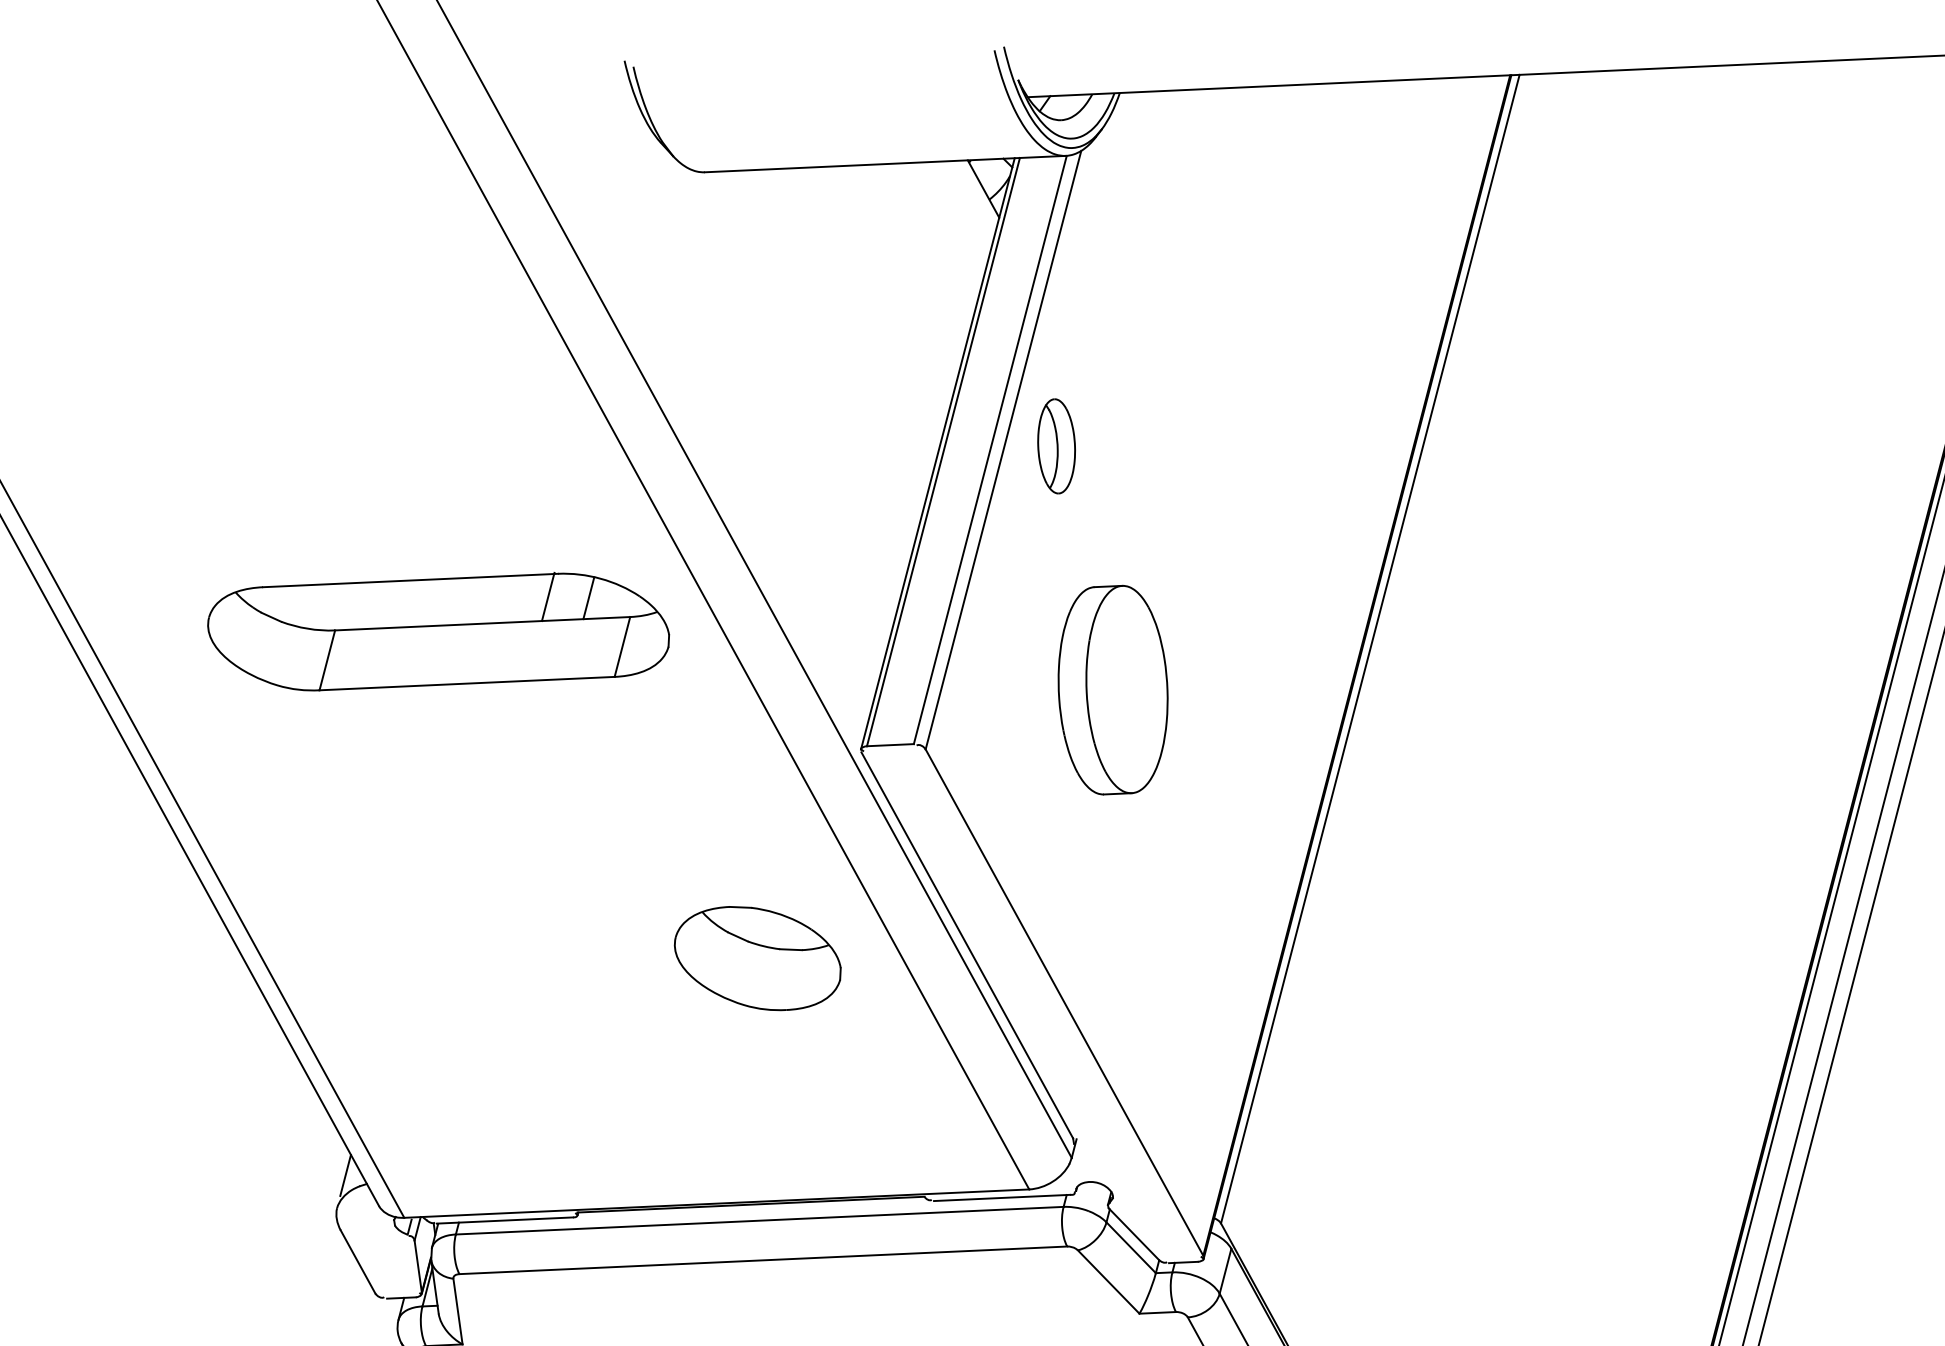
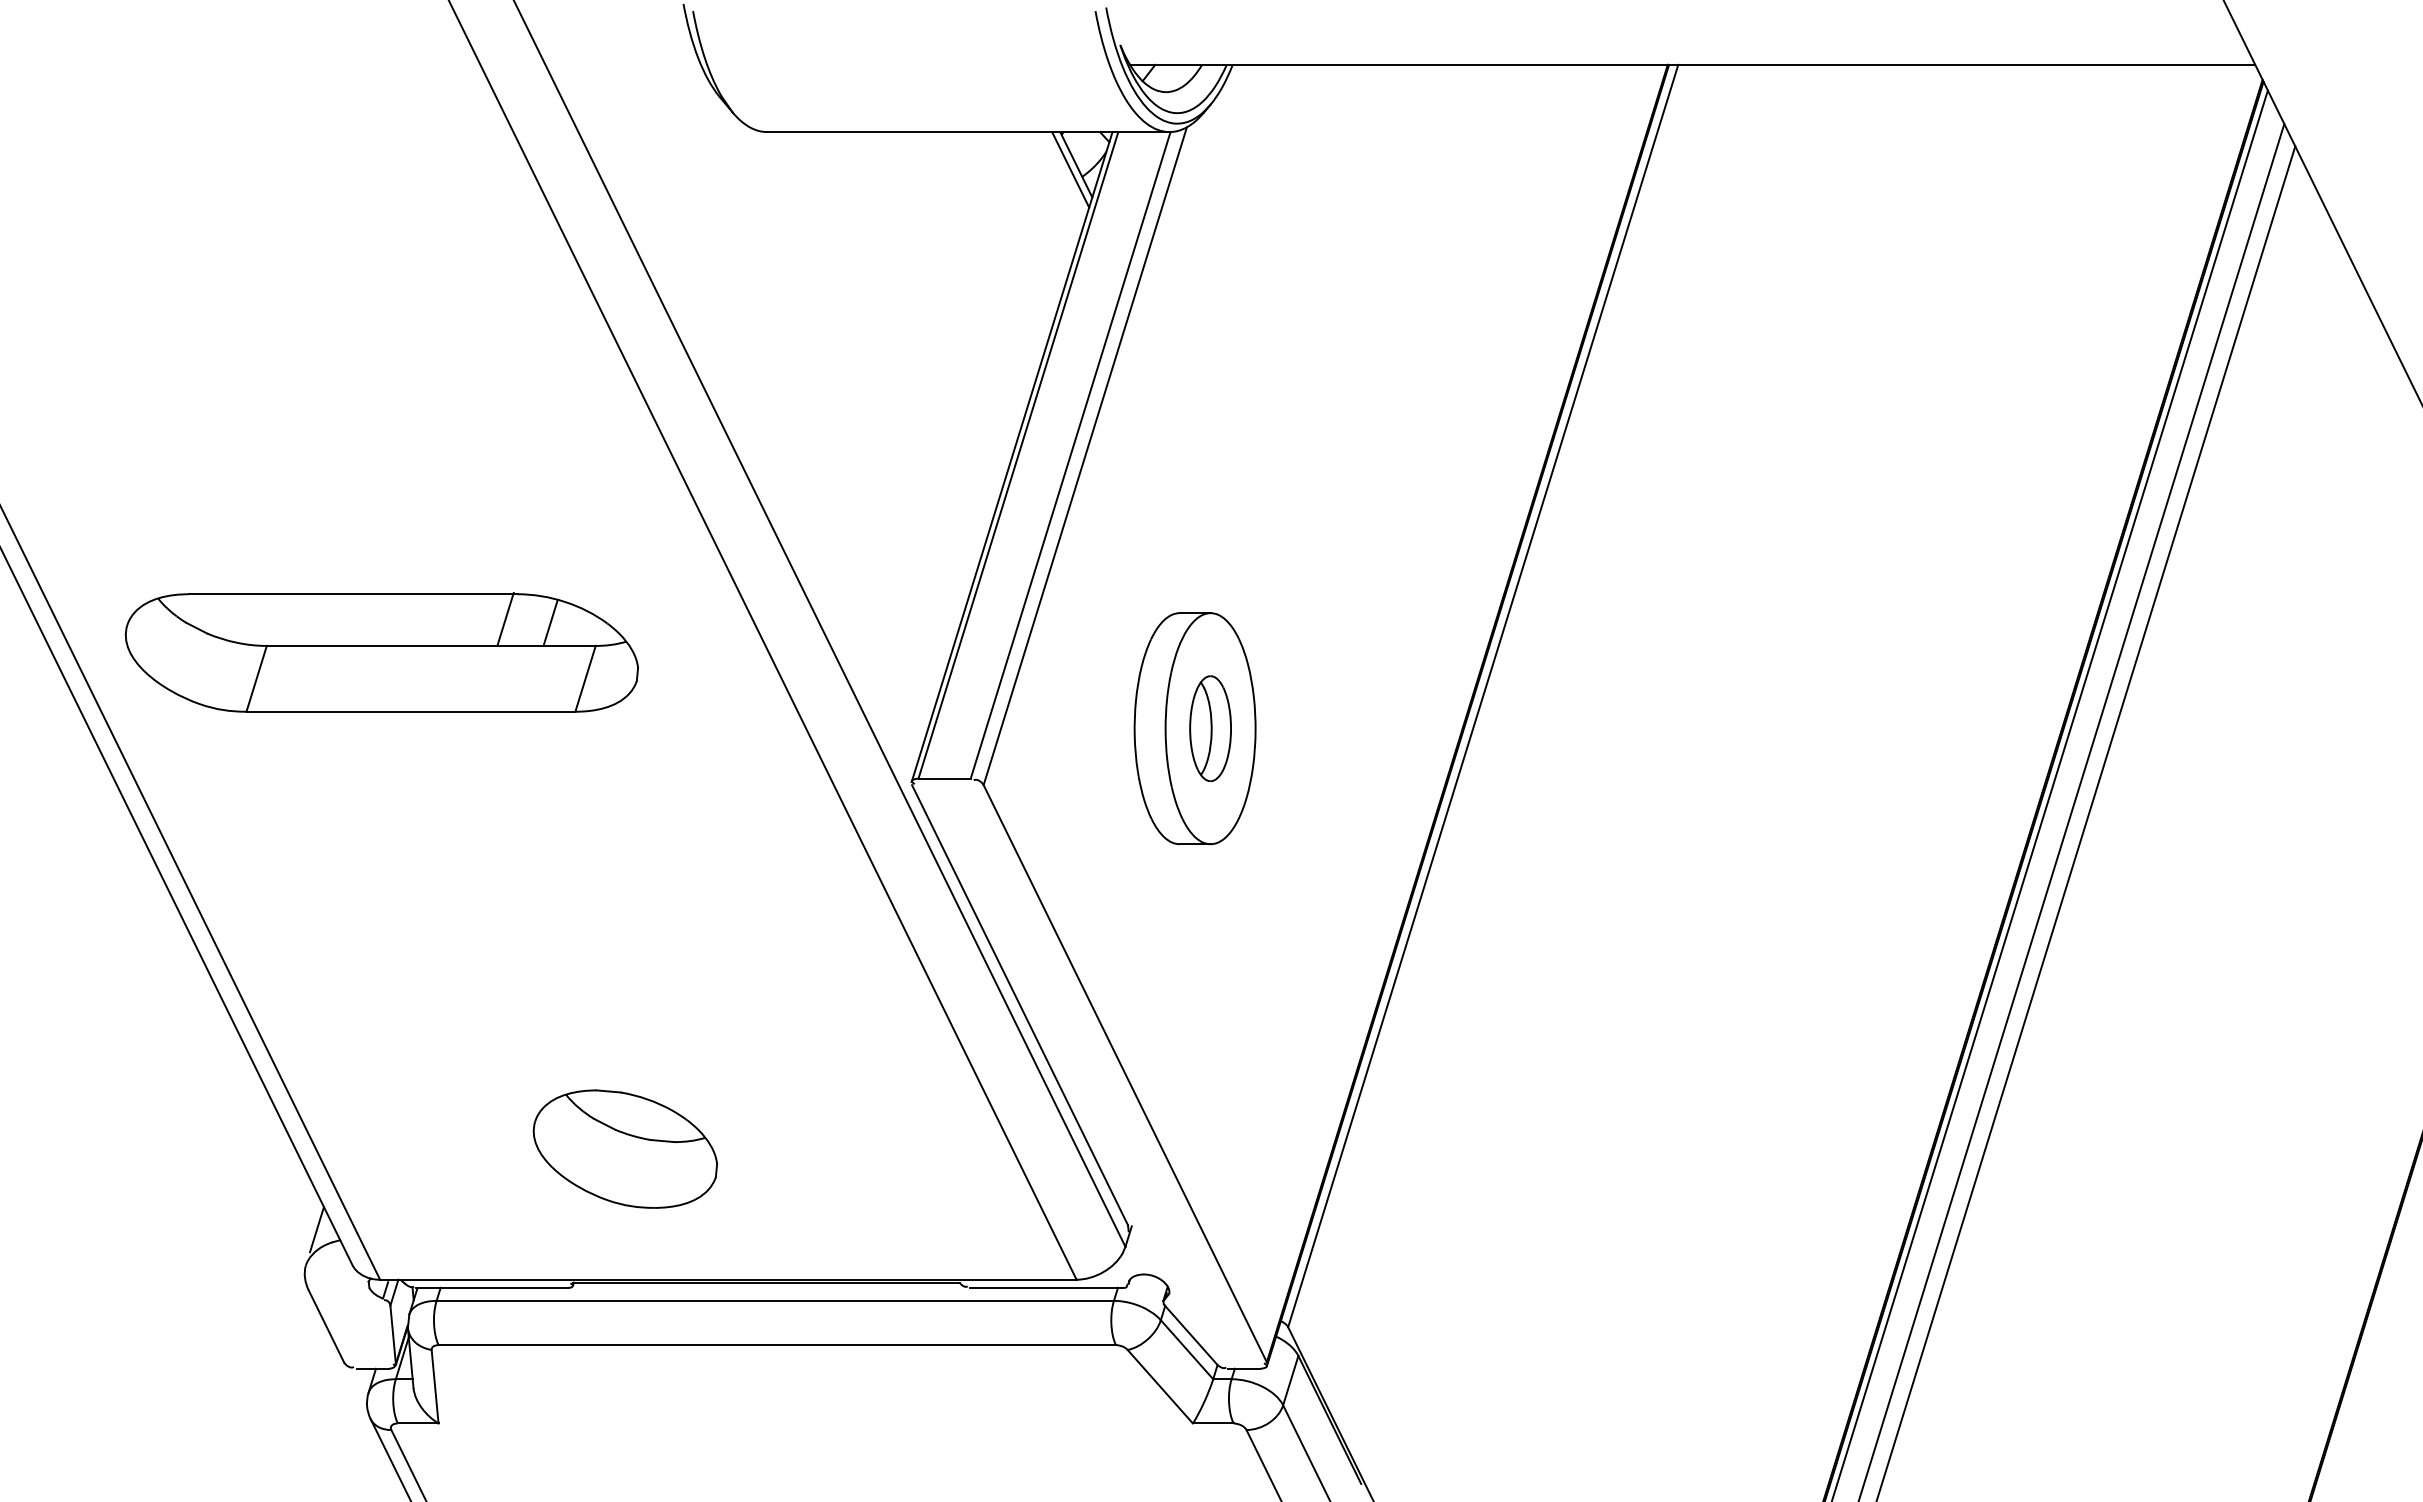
line: (978, 193) -> (1070, 169), added
part: (1056, 446) -> (1210, 728), moved
part: (438, 631) -> (381, 652), moved
part: (757, 957) -> (625, 1148), moved

